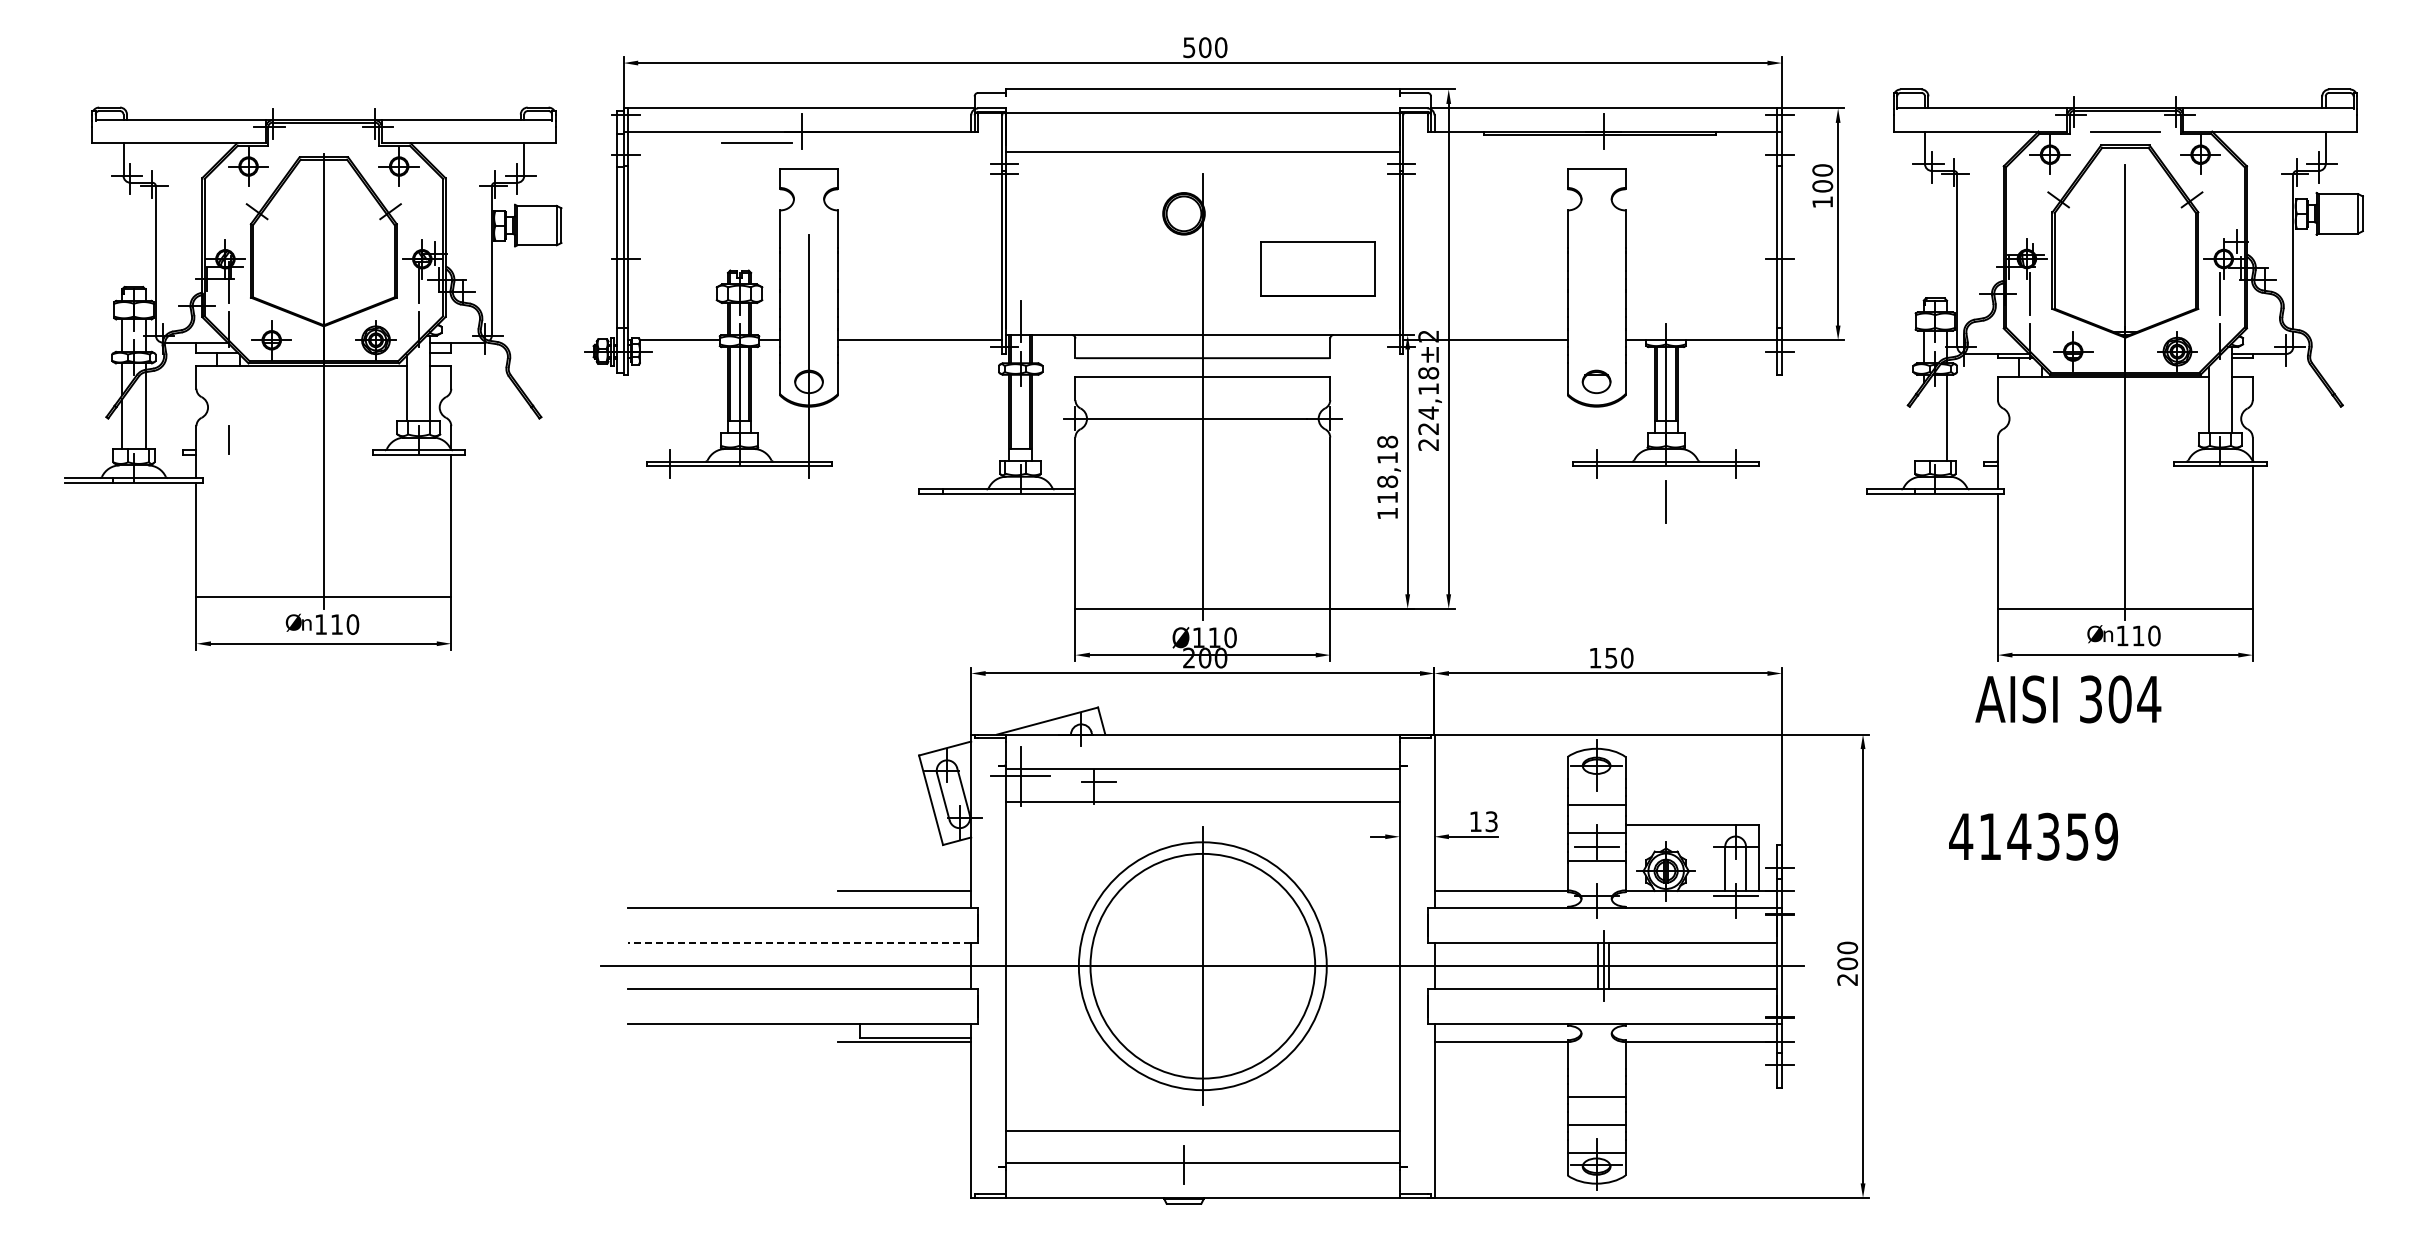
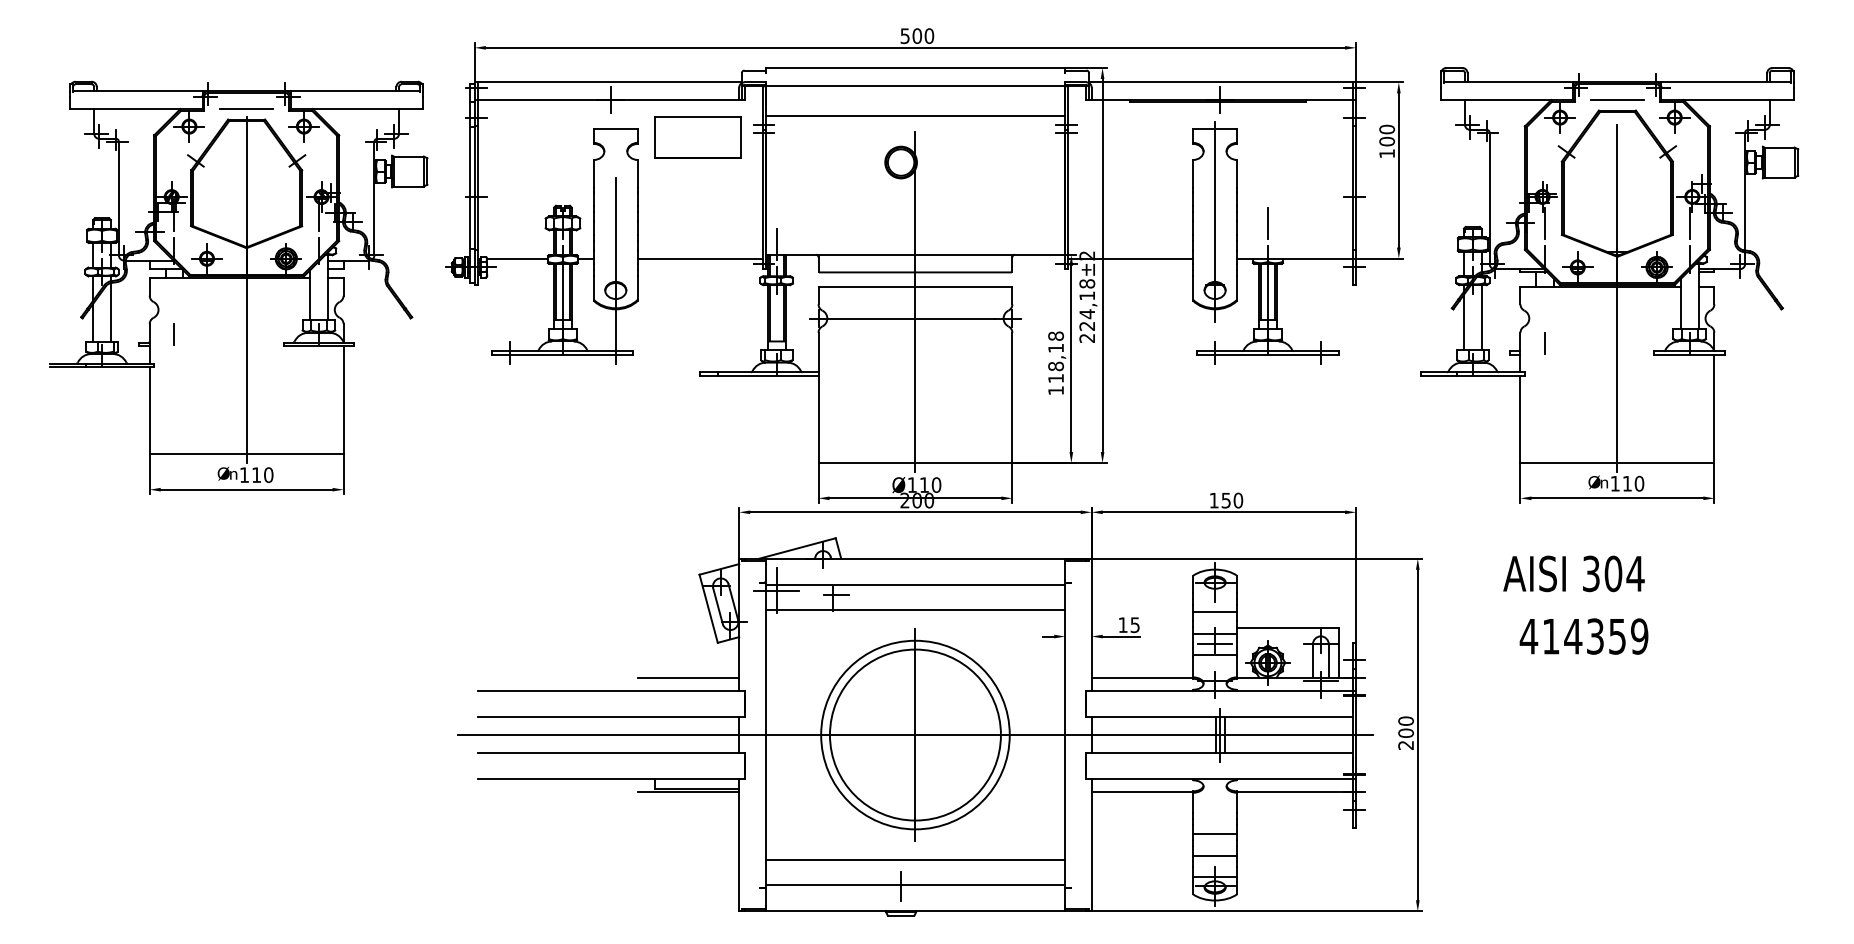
line: (756, 142) -> (246, 108), moved
part: (1317, 268) -> (697, 137), moved
line: (1596, 292) -> (1215, 222), added
line: (1923, 423) -> (1463, 322), added
line: (2029, 450) -> (1544, 342), added
line: (1665, 501) -> (1267, 223), moved
text: (2068, 699) -> (1574, 573), moved
text: (1491, 821) -> (1135, 624), 13 -> 15
text: (2033, 836) -> (1584, 636), moved
line: (799, 943) -> (608, 717), dashed -> solid

